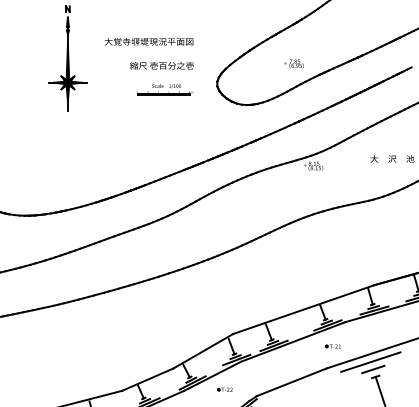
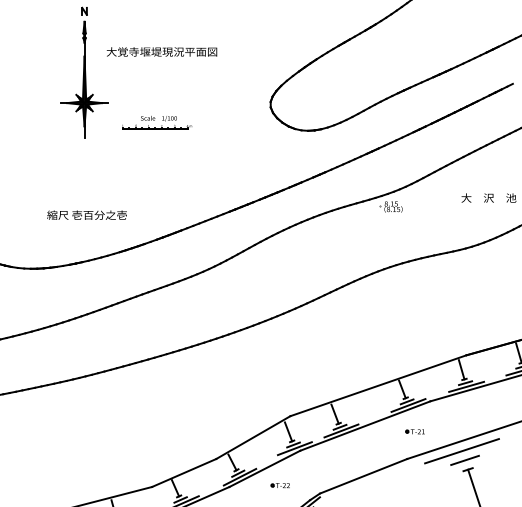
text: (148, 41) -> (161, 51), moved
part: (293, 63) -> (365, 79), removed
text: (161, 65) -> (86, 214), moved
part: (165, 89) -> (157, 122), moved

